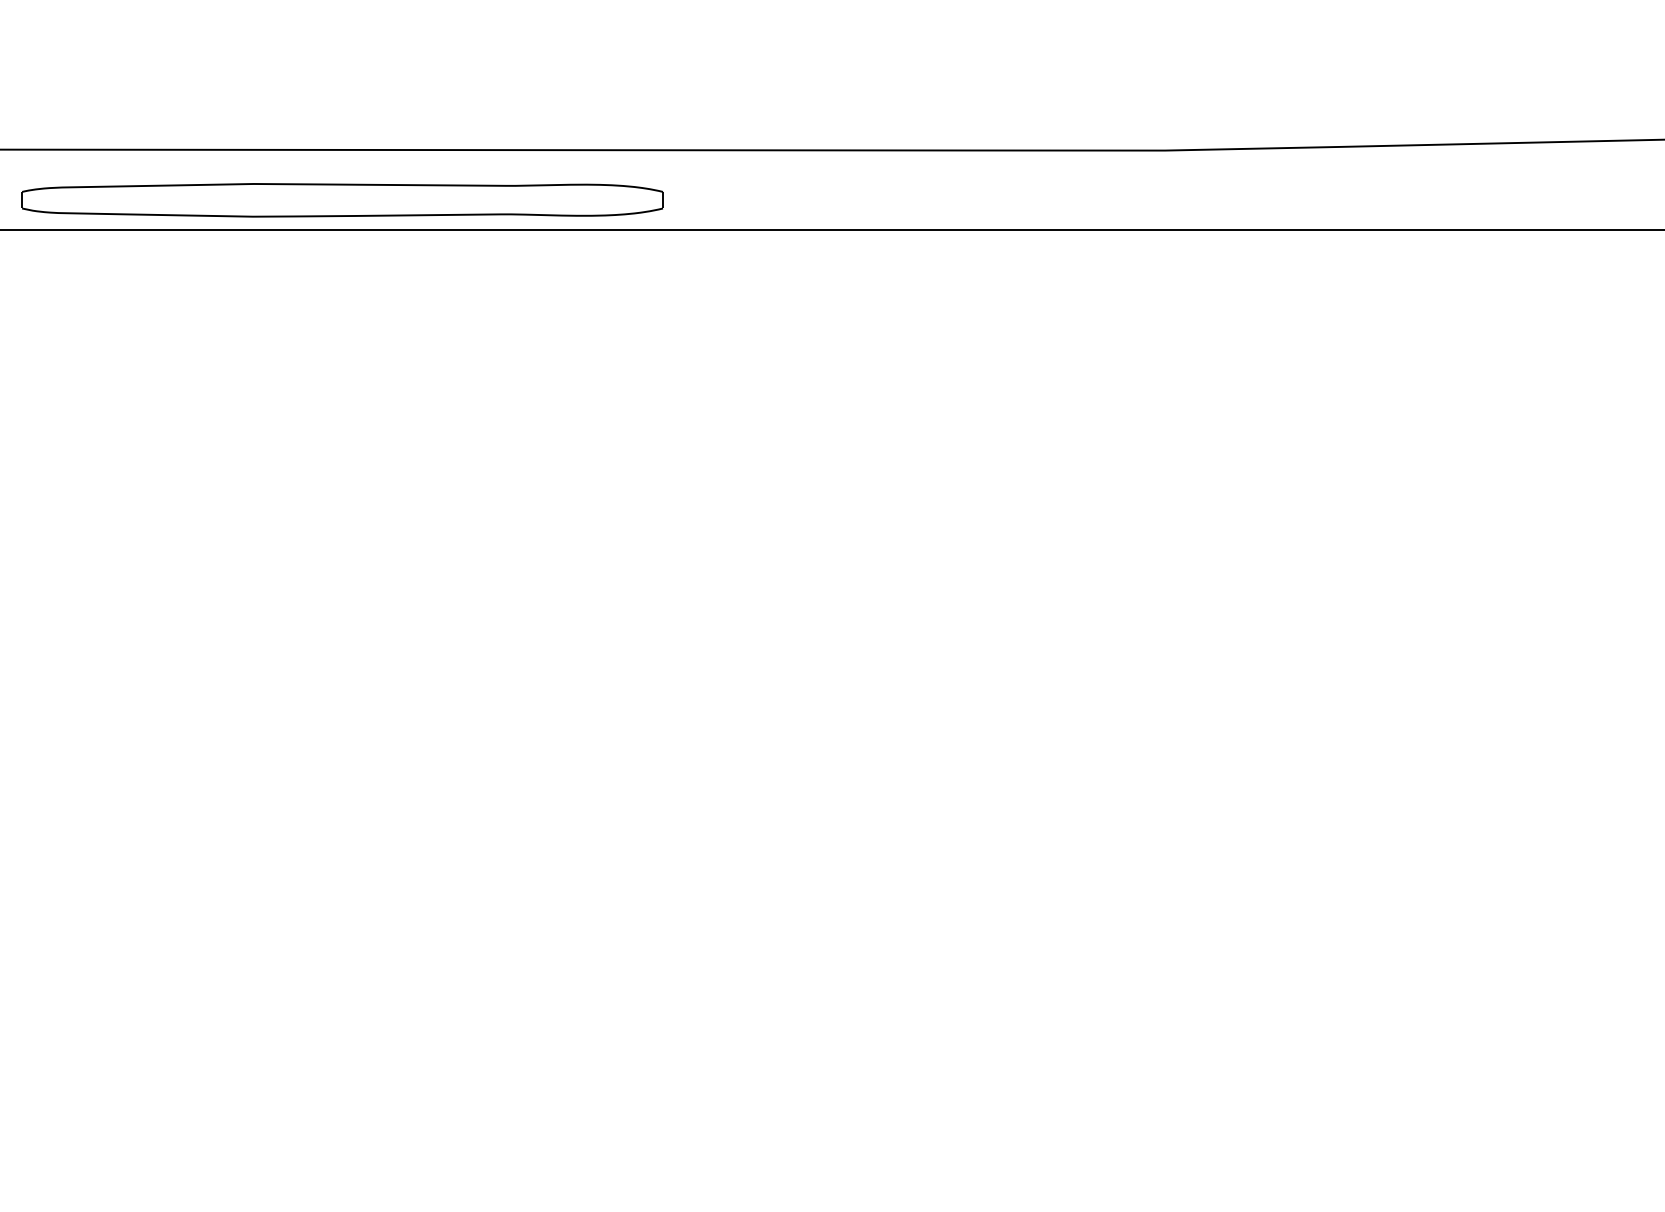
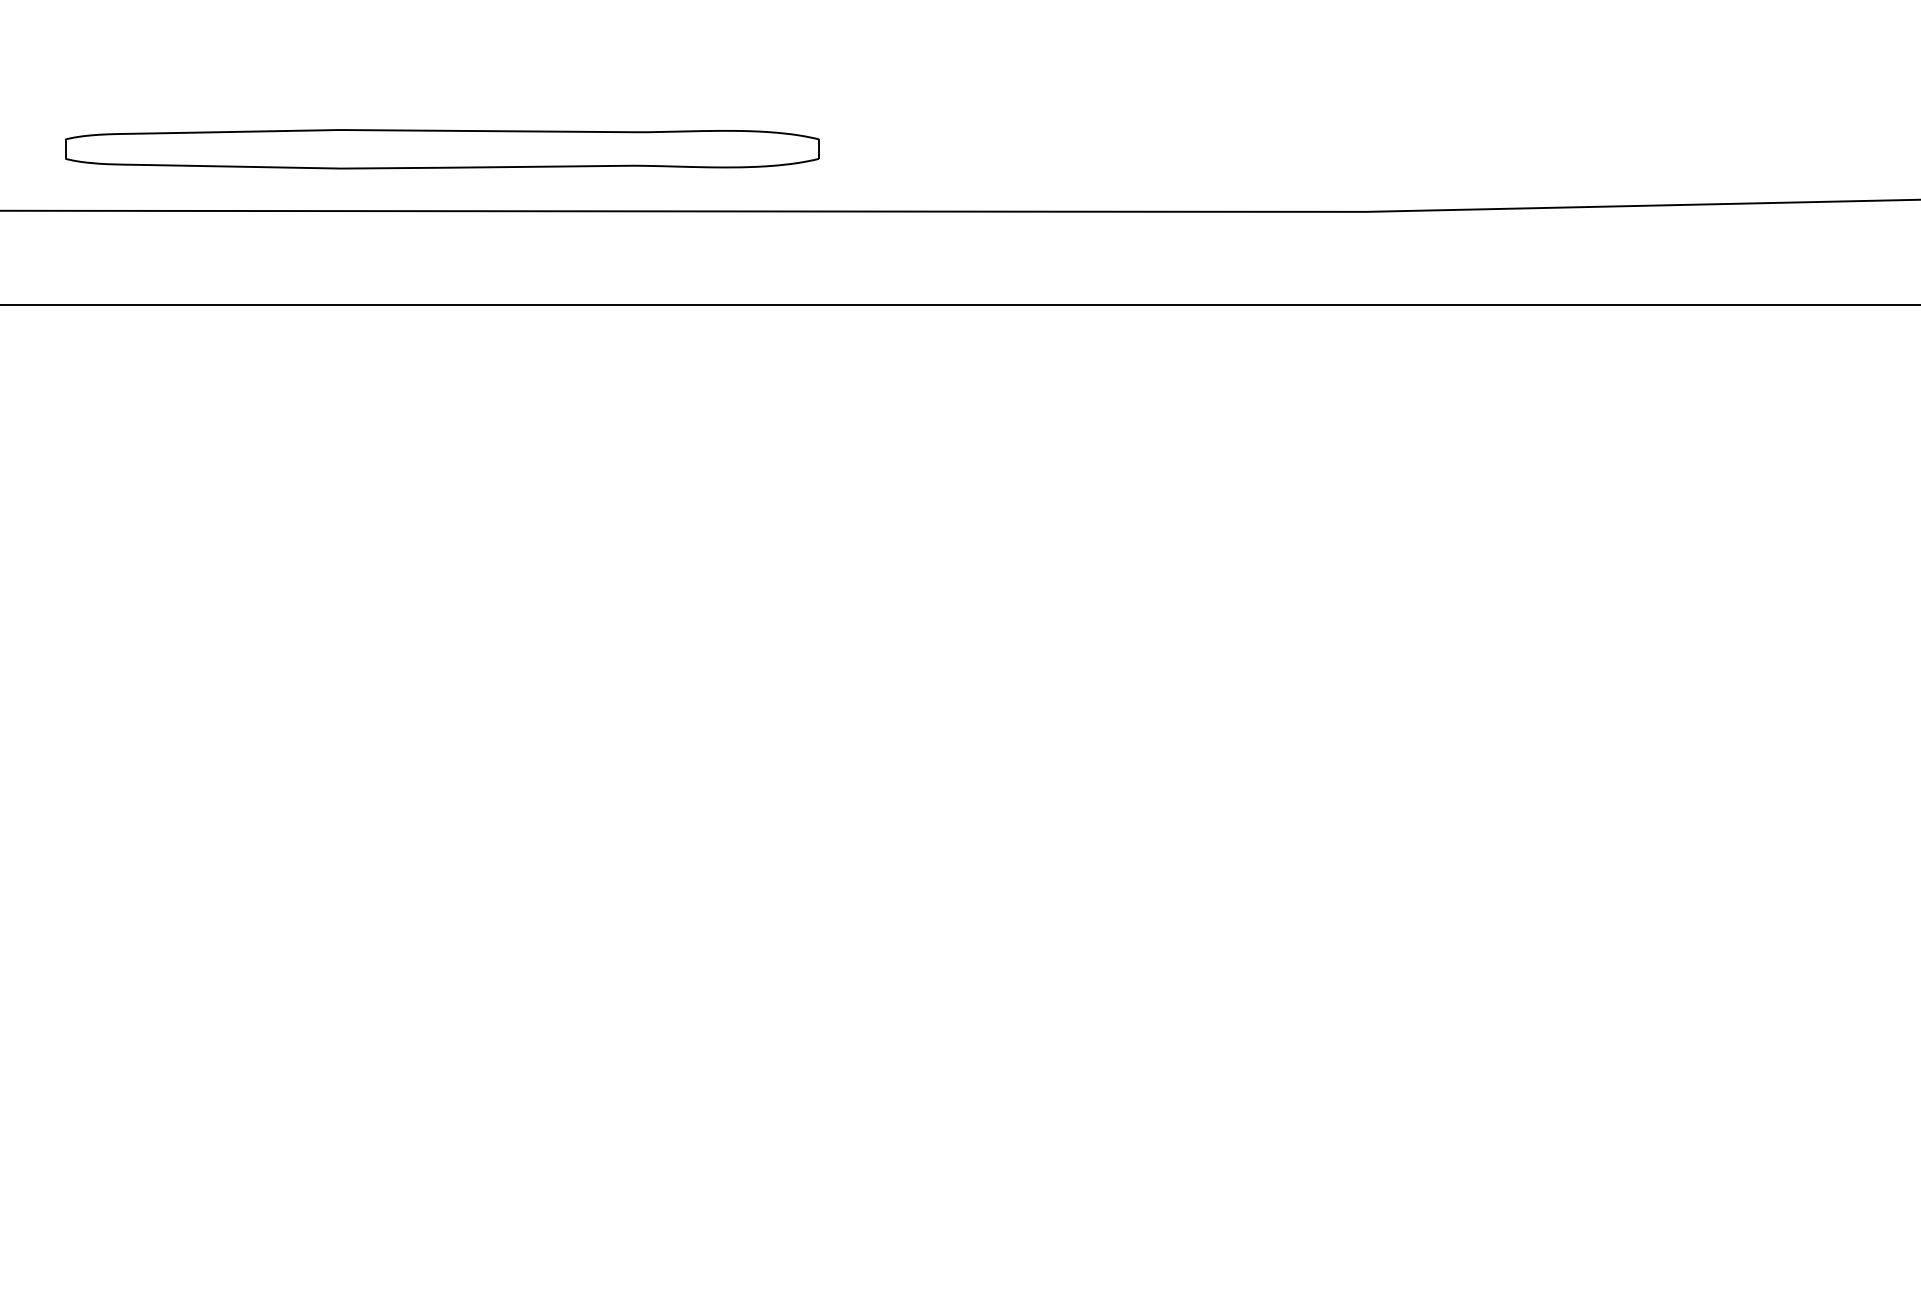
part: (342, 200) -> (442, 149), moved

